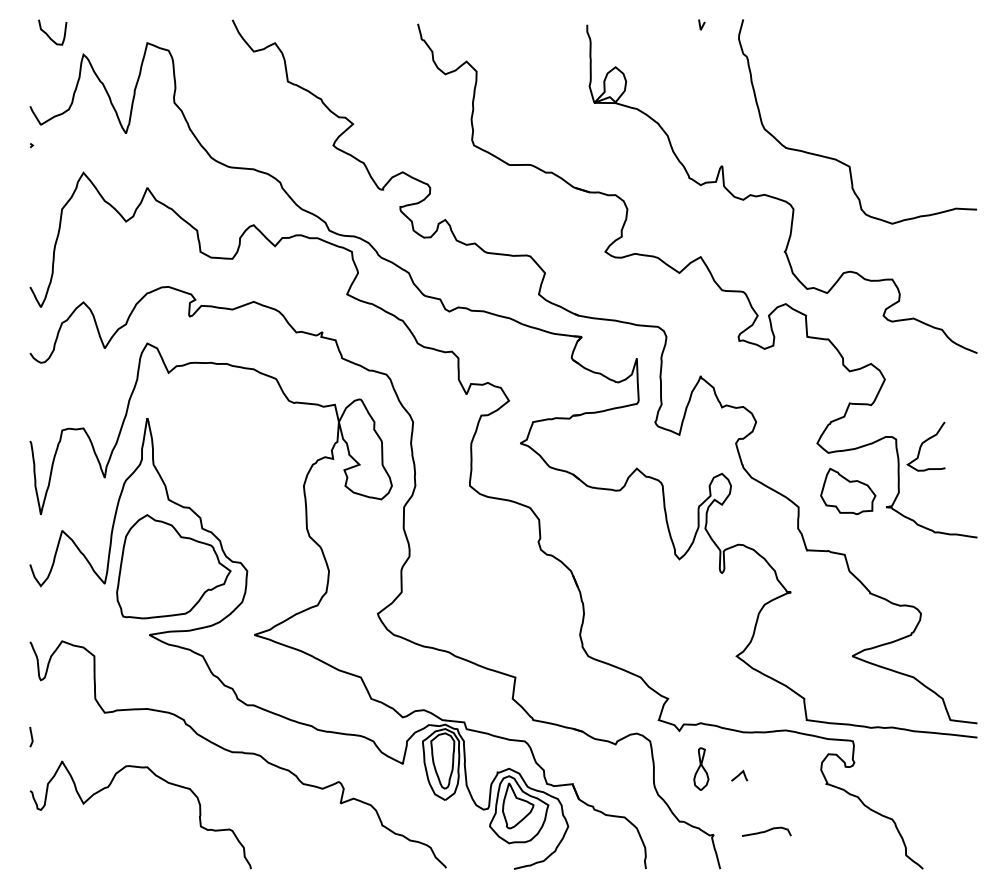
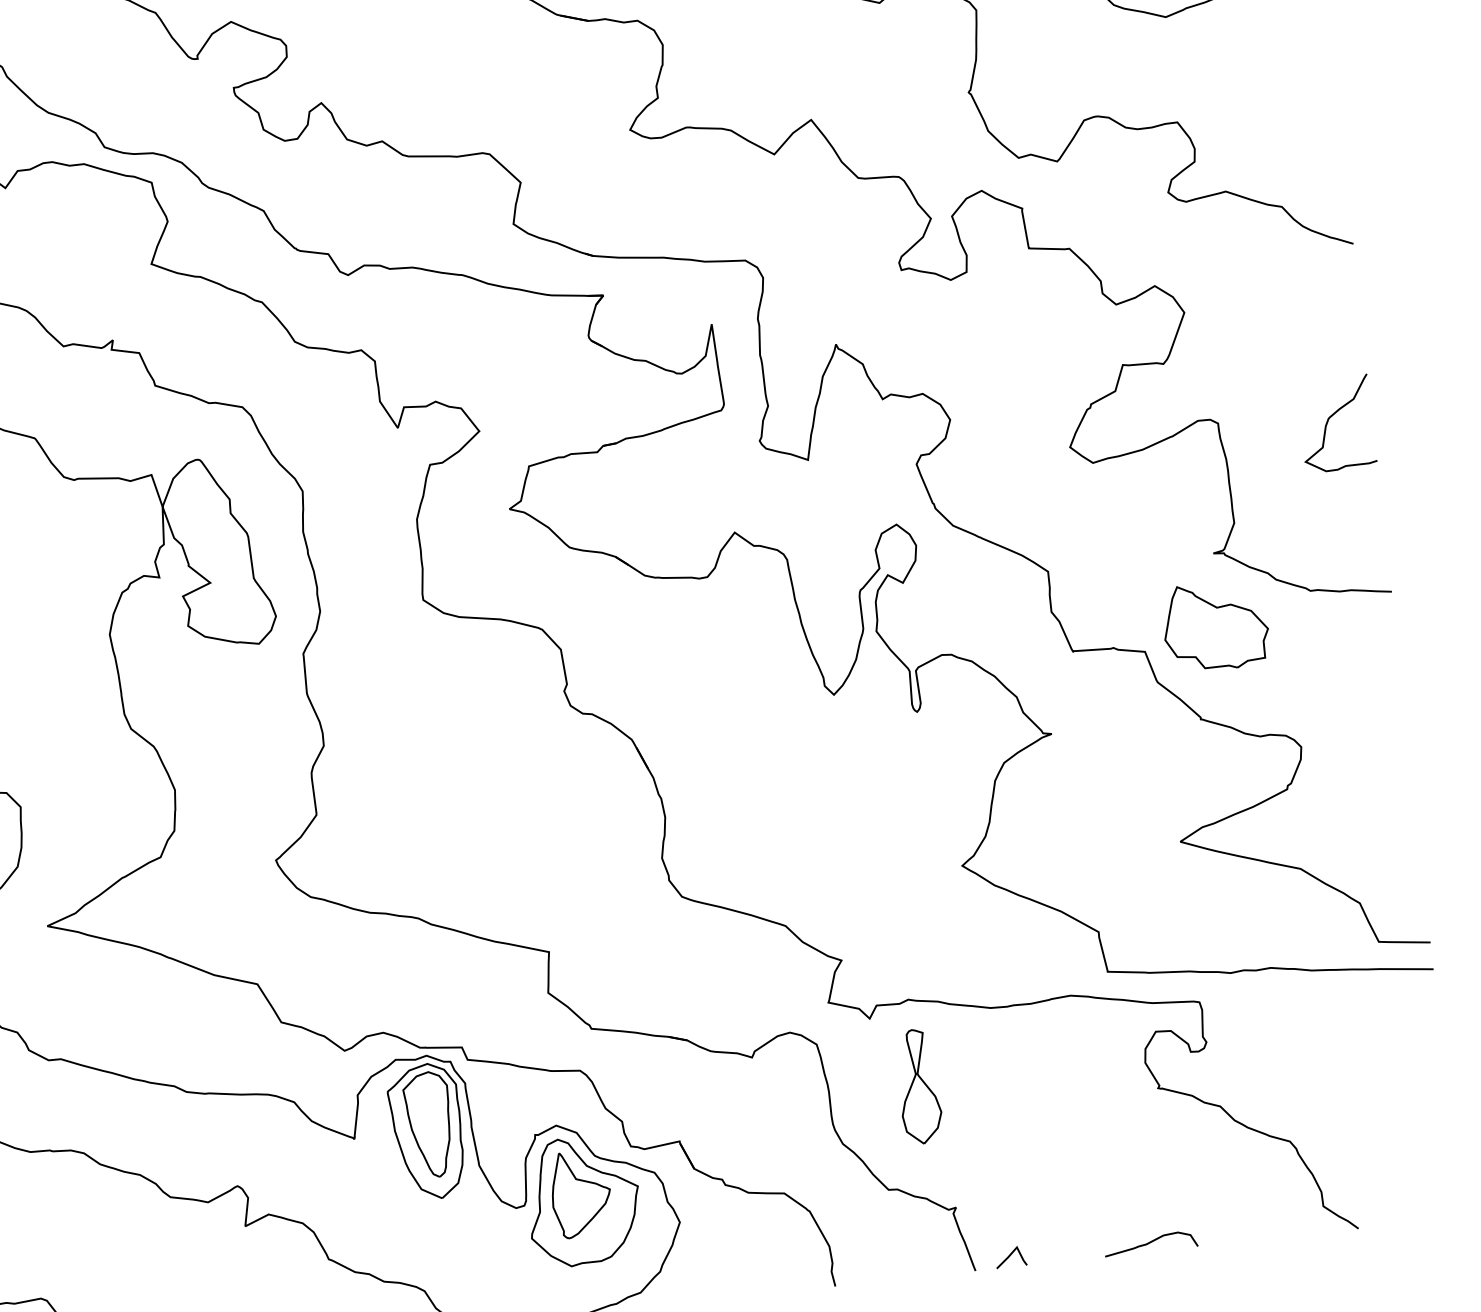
curve: (922, 445) -> (1329, 422), moved
part: (848, 491) -> (1216, 626), moved
part: (701, 768) -> (919, 1085), size x1.43
line: (739, 775) -> (1010, 1256), moved
curve: (766, 831) -> (1150, 1242), moved

